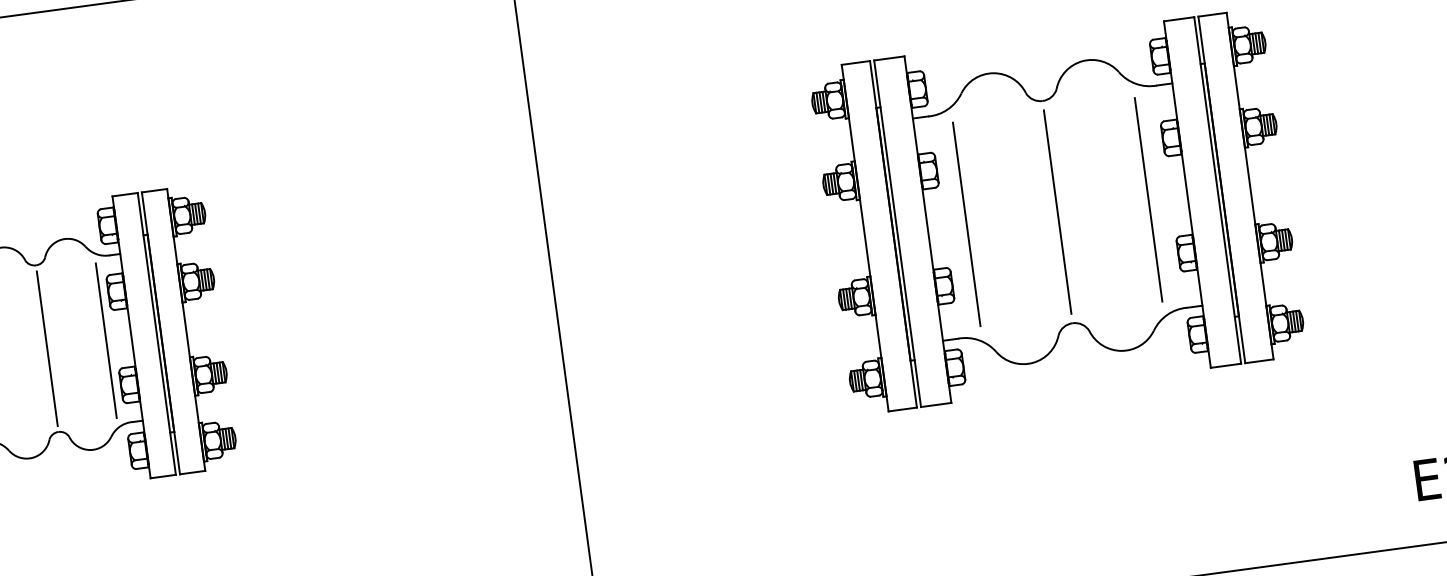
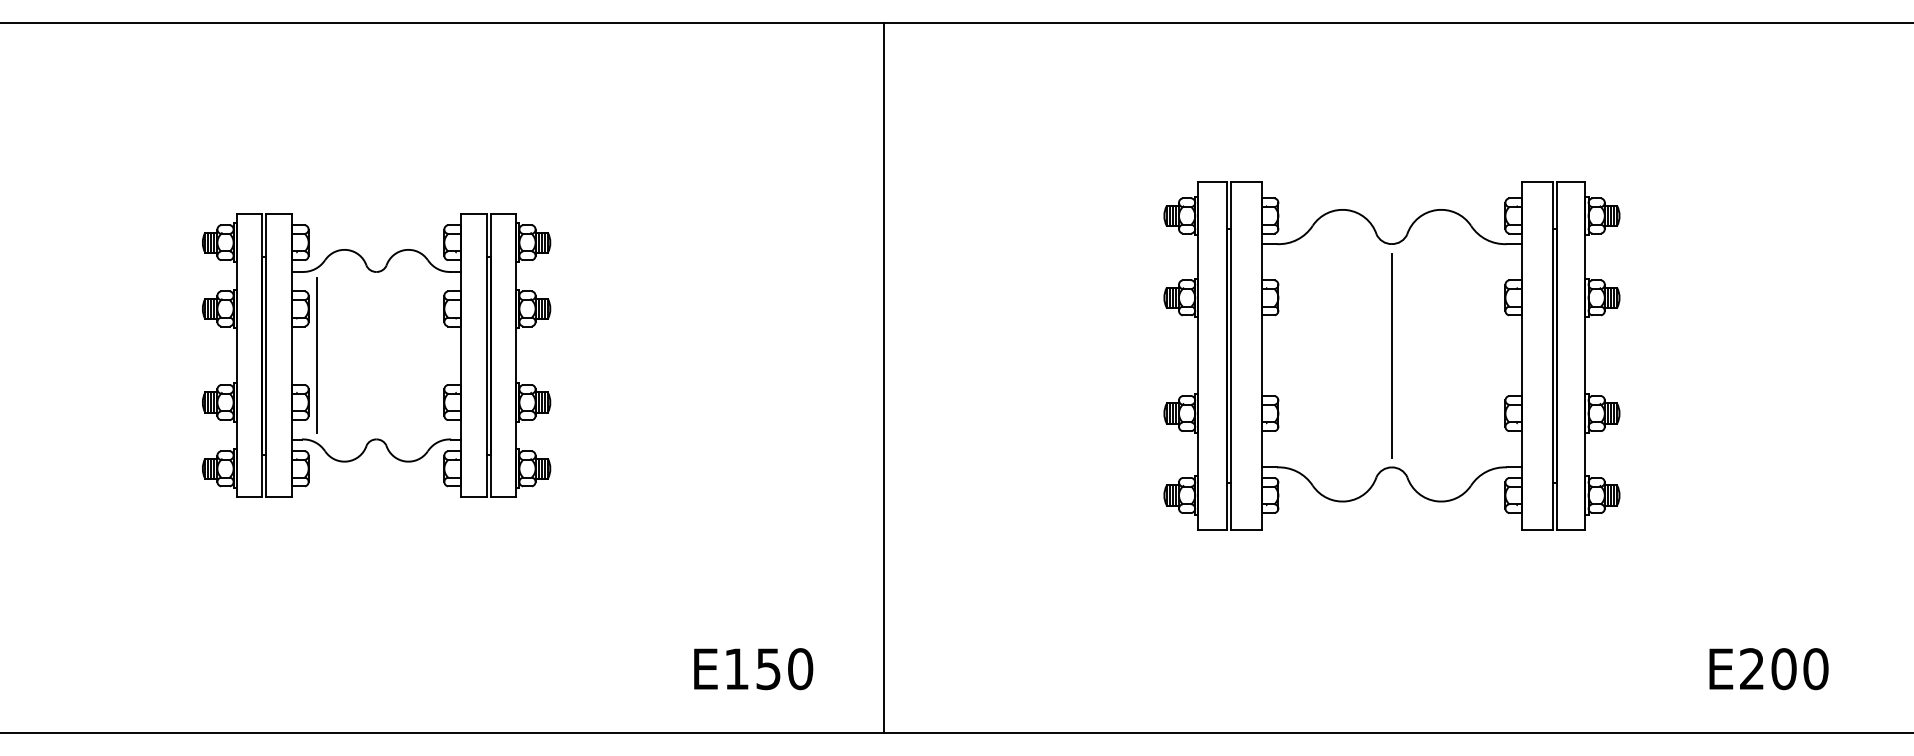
line: (1148, 199) -> (1483, 355), removed
line: (966, 224) -> (1300, 355), removed
line: (105, 340) -> (435, 355), removed
line: (47, 348) -> (376, 355), removed

